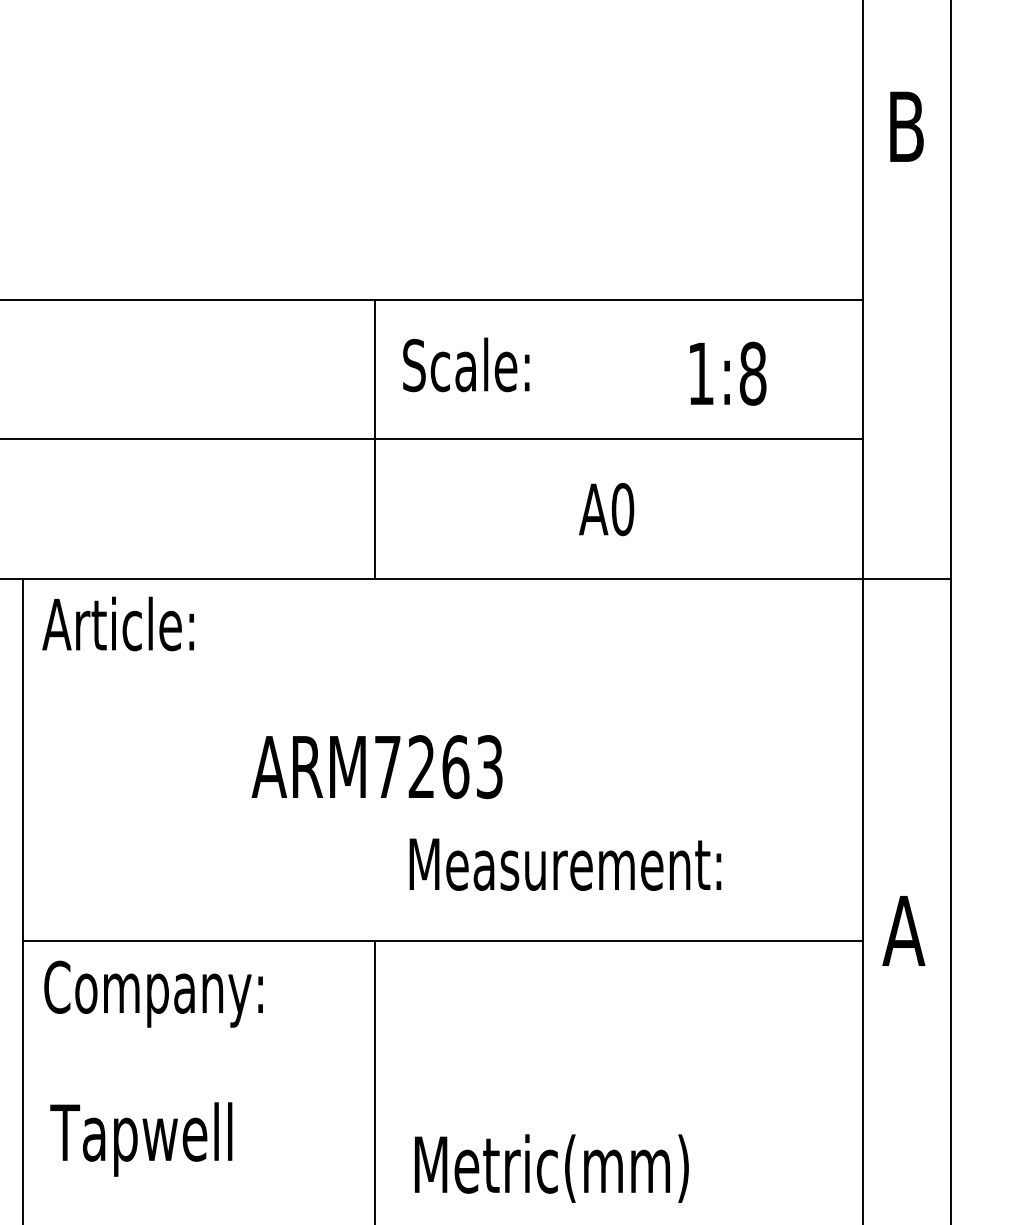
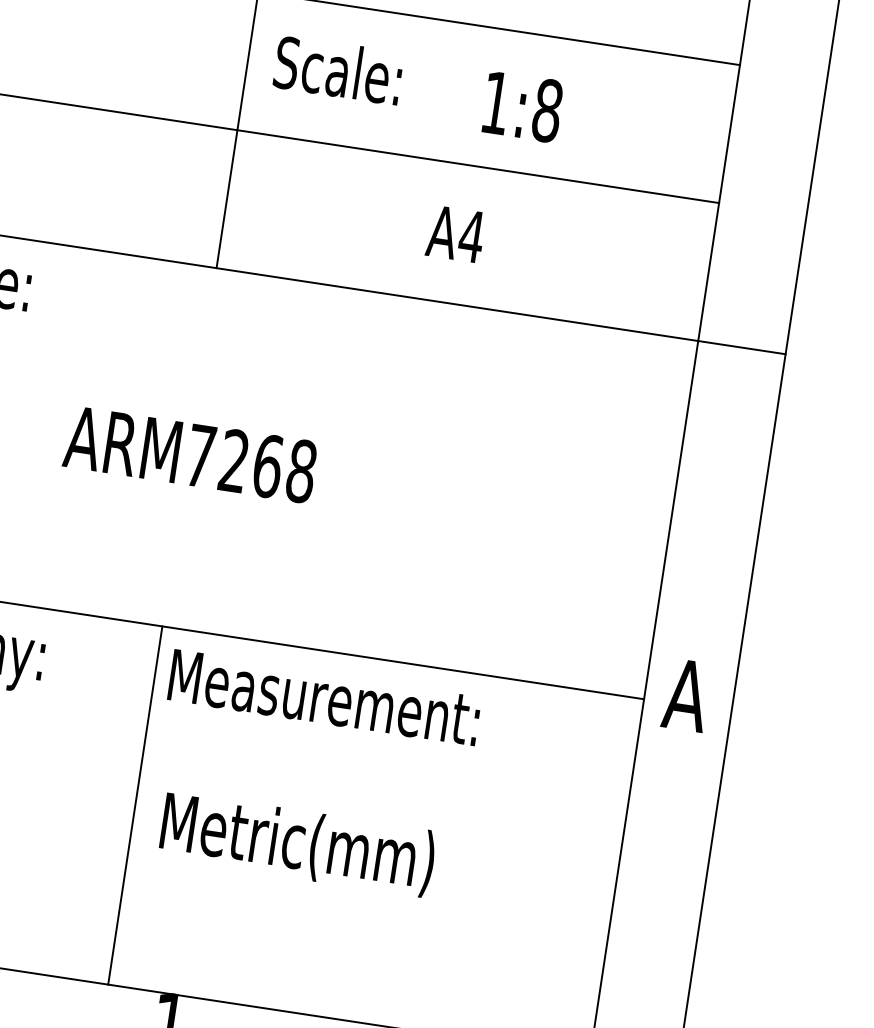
text: (728, 373) -> (523, 106), moved
text: (622, 509) -> (471, 236), A0 -> A4
text: (489, 767) -> (301, 471), ARM7263 -> ARM7268
text: (565, 864) -> (324, 697), moved
text: (551, 1168) -> (297, 844), moved

